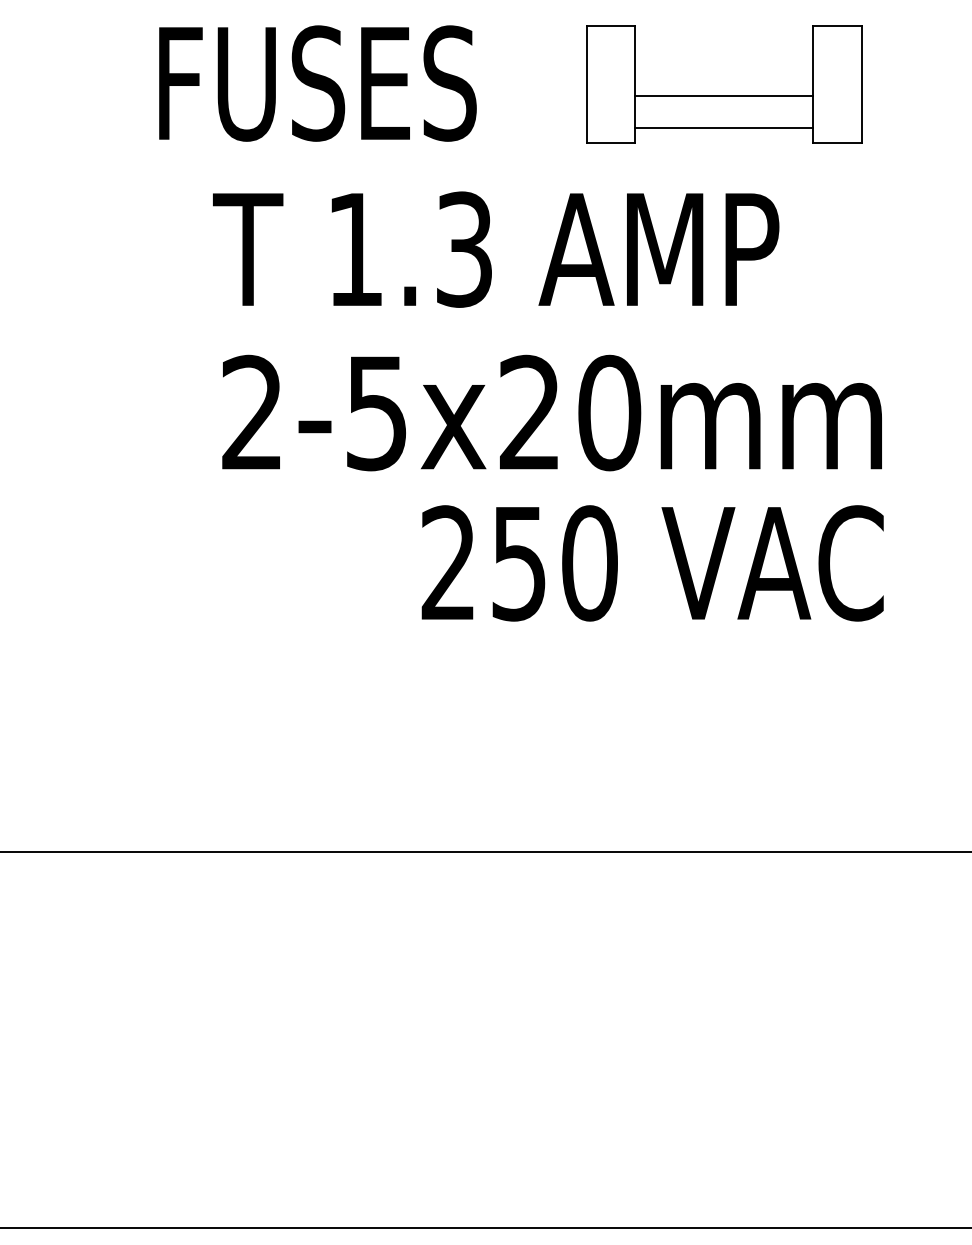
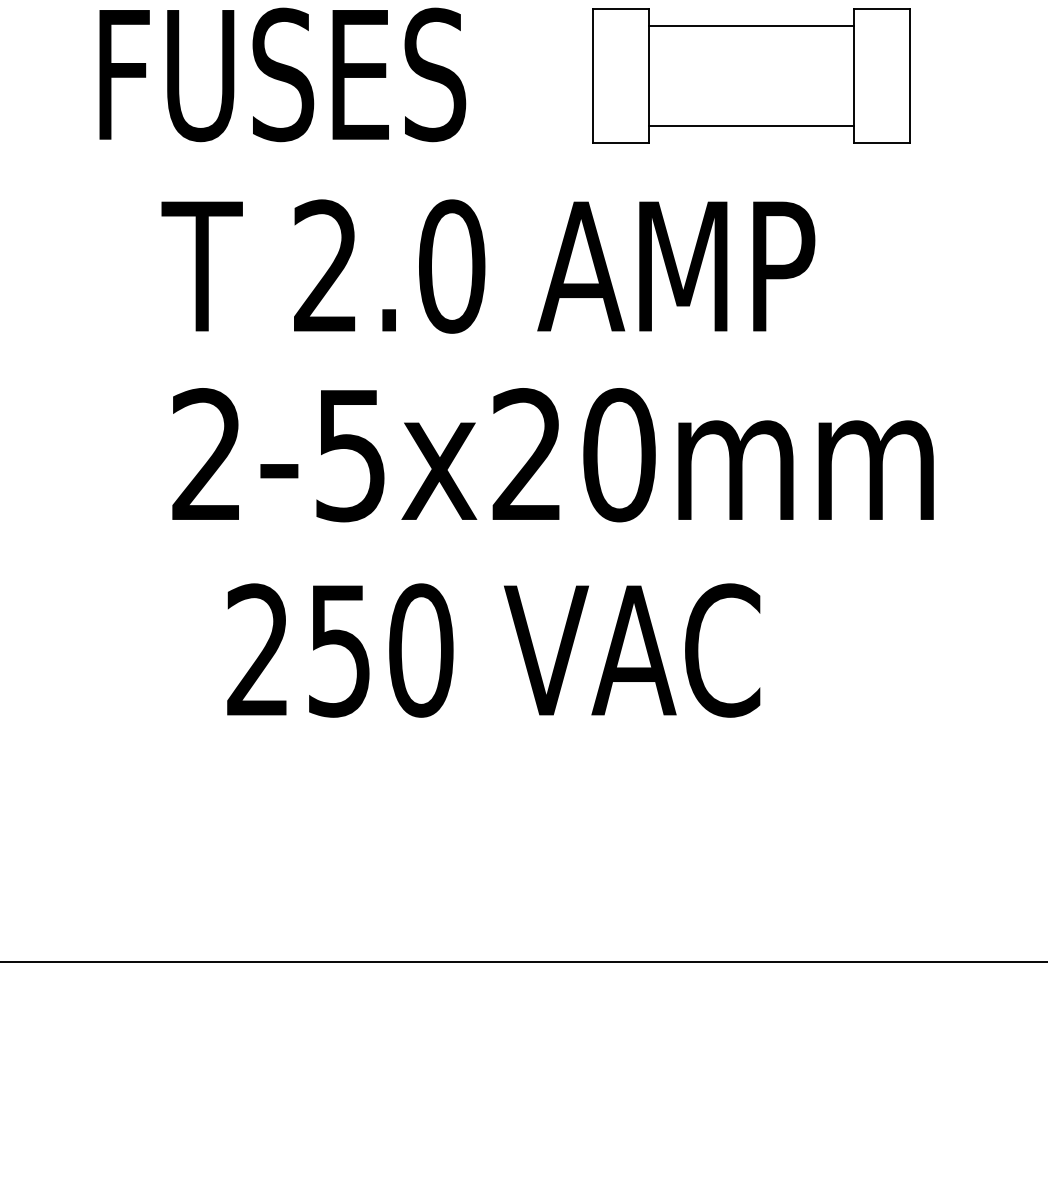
line: (724, 96) -> (751, 26), moved
text: (410, 249) -> (389, 266), 1.3 -> 2.0
text: (652, 563) -> (493, 650), moved

